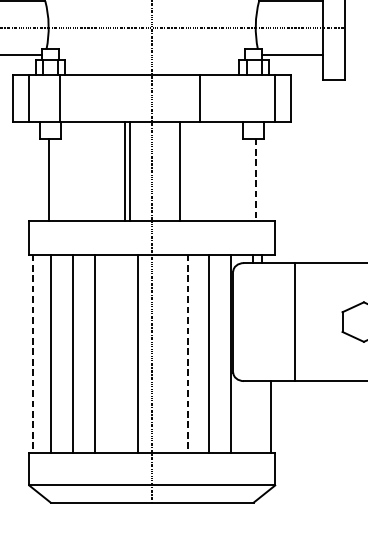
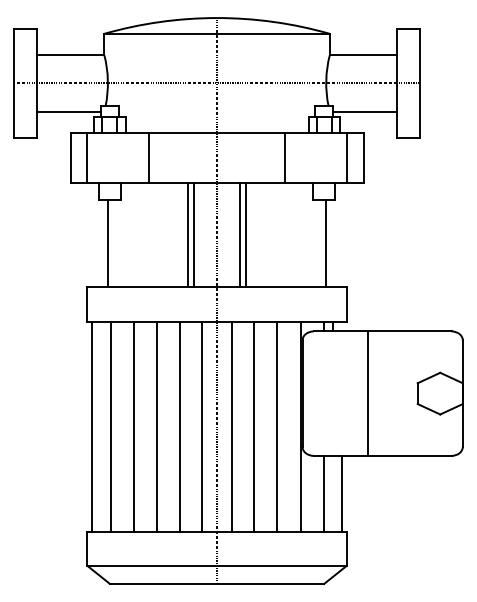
line: (59, 98) -> (148, 157), moved
line: (200, 98) -> (285, 157), moved
line: (174, 171) -> (240, 234), added
line: (255, 179) -> (325, 243), dashed -> solid
line: (116, 353) -> (179, 426), added
line: (165, 353) -> (231, 426), added
line: (33, 354) -> (91, 427), dashed -> solid
line: (187, 354) -> (254, 427), dashed -> solid
line: (253, 416) -> (323, 493), added

